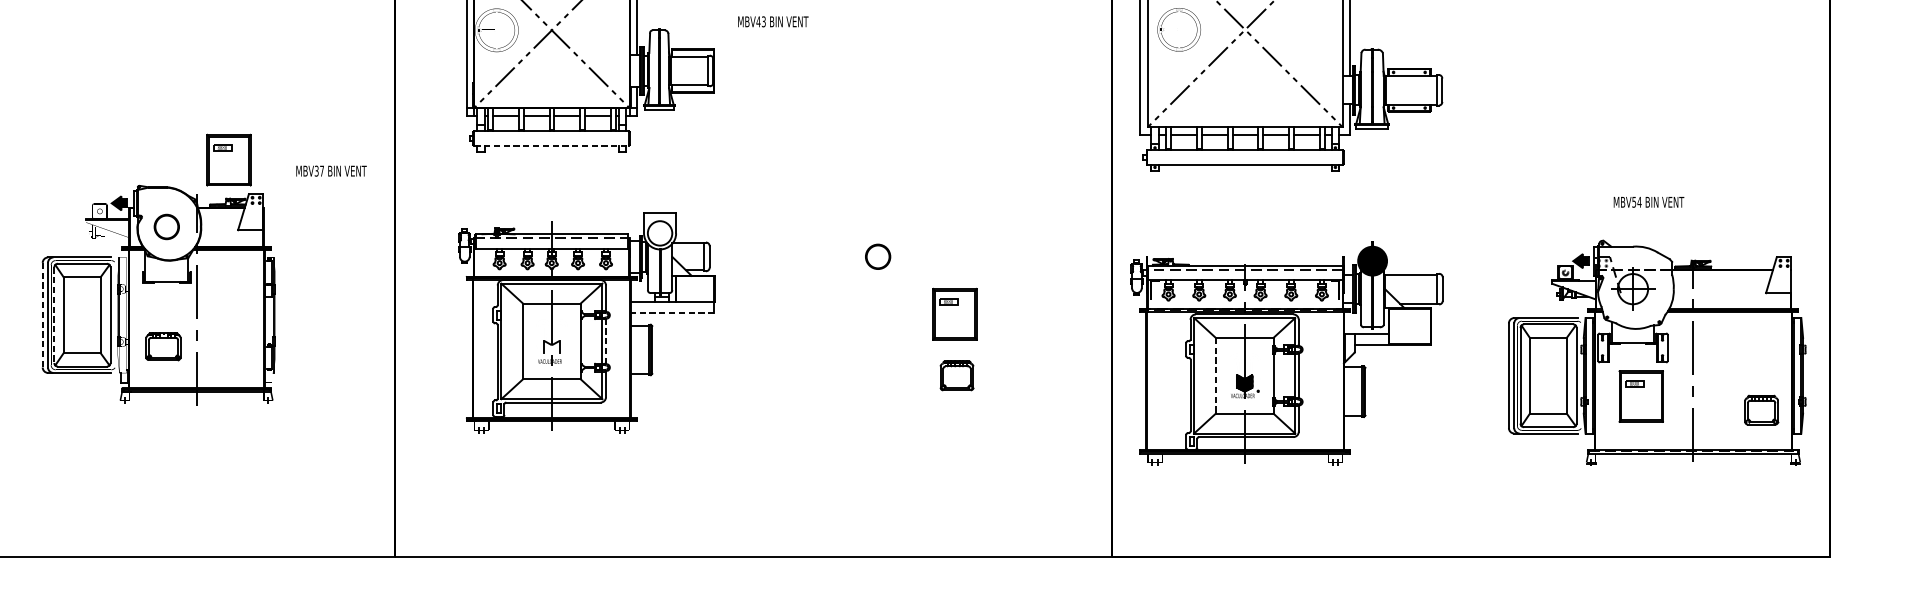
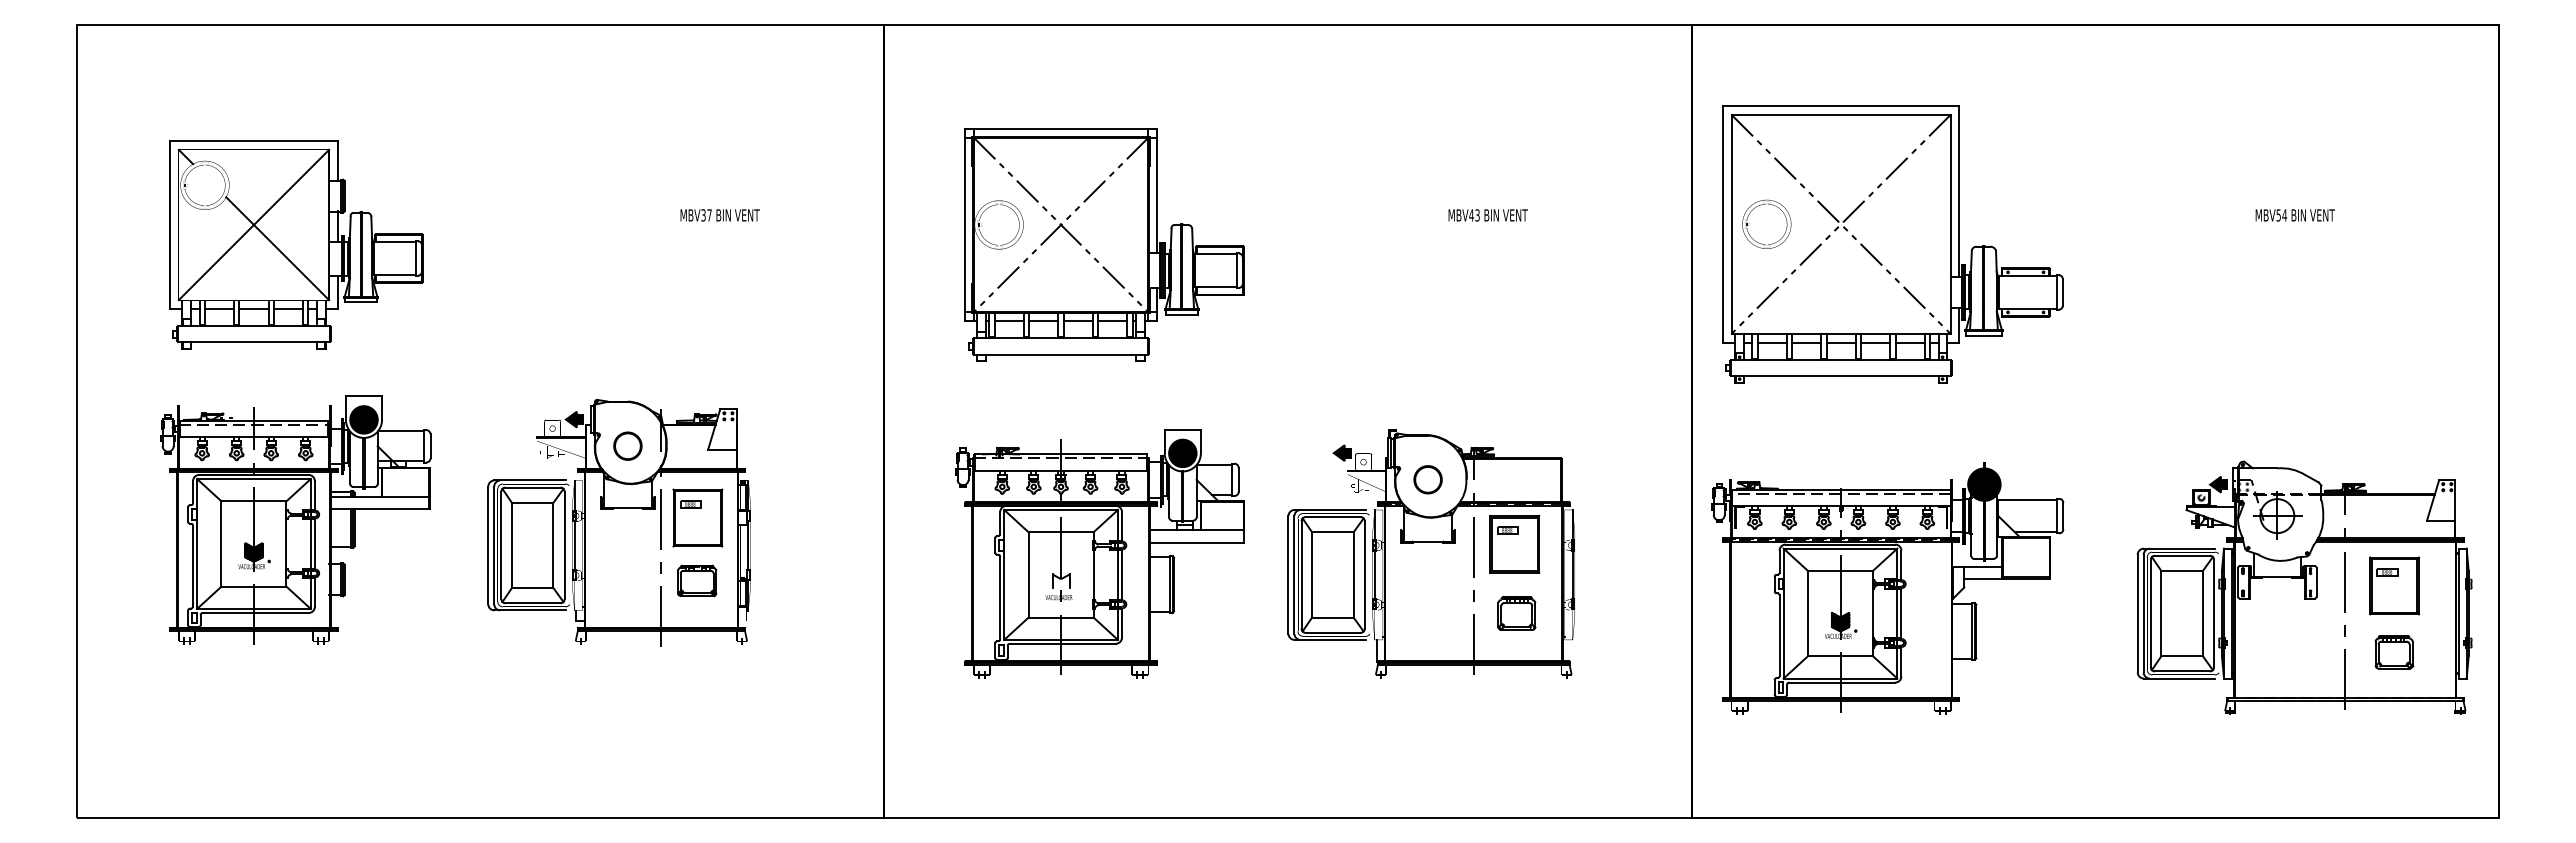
text: (772, 21) -> (1487, 215), moved
line: (552, 145) -> (1061, 354), dashed -> solid
part: (228, 159) -> (697, 517), moved
text: (330, 171) -> (719, 215), moved
text: (1648, 202) -> (2294, 215), moved
fill: (659, 233) -> (1182, 453), added
line: (672, 312) -> (1196, 542), dashed -> solid
line: (42, 315) -> (488, 545), dashed -> solid
line: (54, 315) -> (501, 545), dashed -> solid
part: (880, 322) -> (1430, 553), added
line: (606, 341) -> (1122, 574), dashed -> solid
part: (163, 346) -> (697, 580), moved
line: (1216, 375) -> (1808, 613), dashed -> solid
part: (1641, 396) -> (2394, 585), moved
part: (1762, 410) -> (2394, 652), moved

